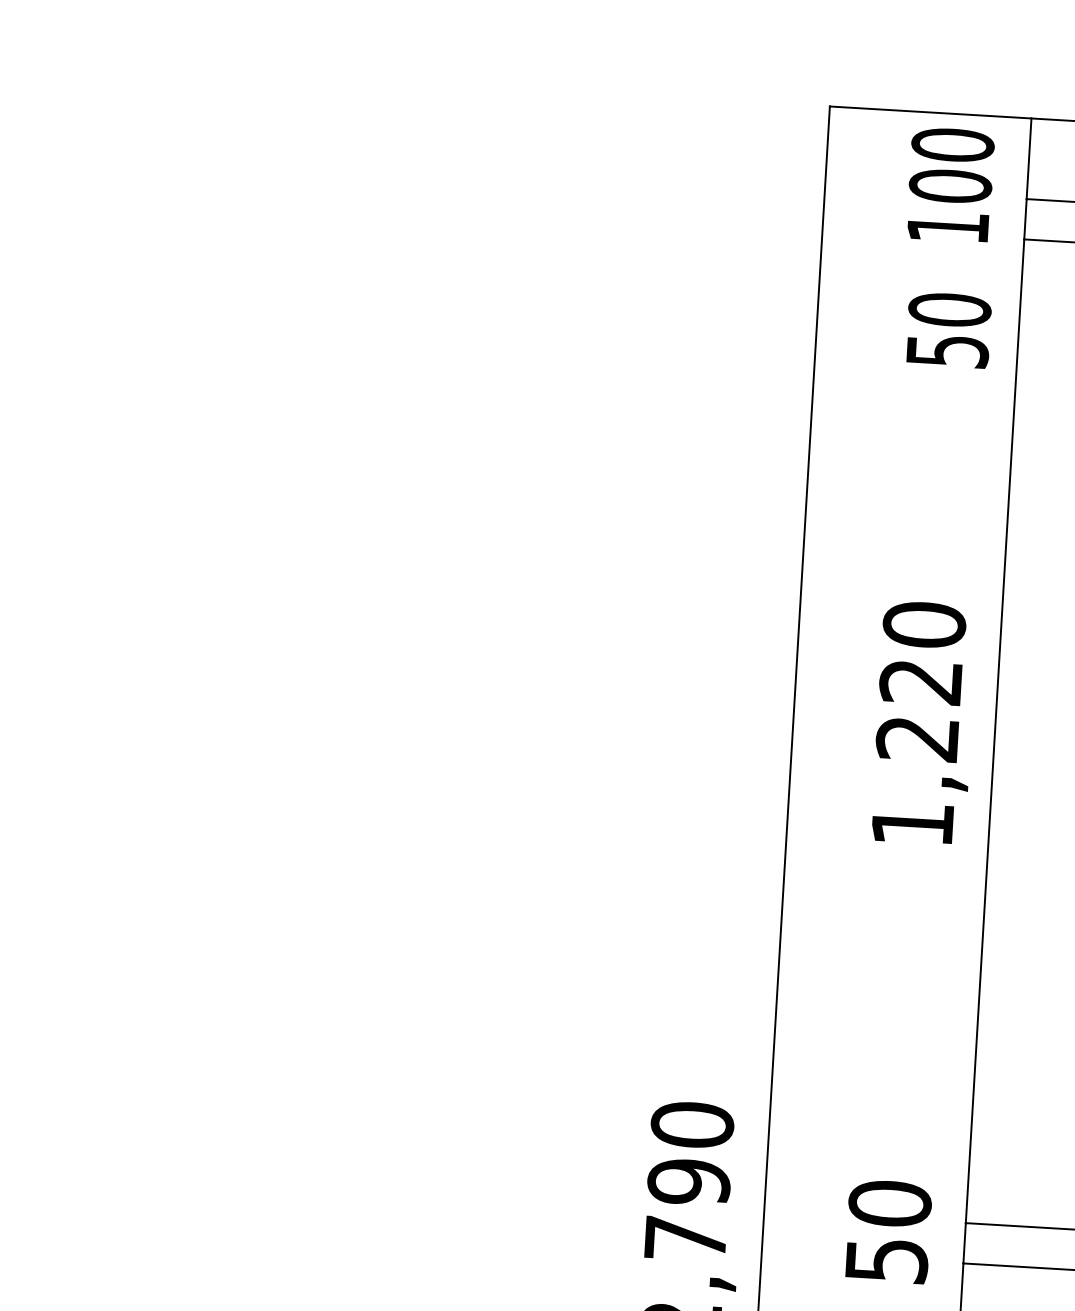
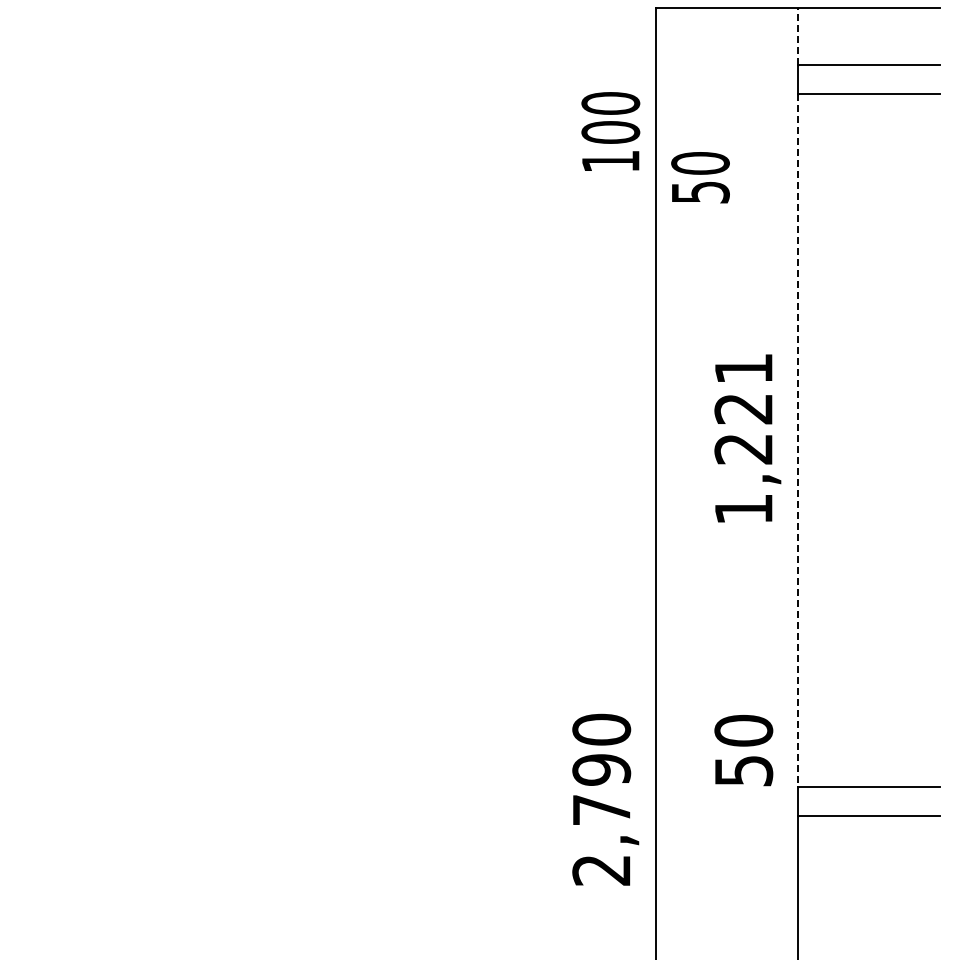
line: (1028, 158) -> (797, 36), solid -> dashed
text: (950, 184) -> (610, 131), moved
text: (948, 329) -> (700, 177), moved
text: (924, 624) -> (743, 368), 1,220 -> 1,221
line: (994, 731) -> (797, 440), solid -> dashed
text: (888, 1231) -> (743, 750), moved

